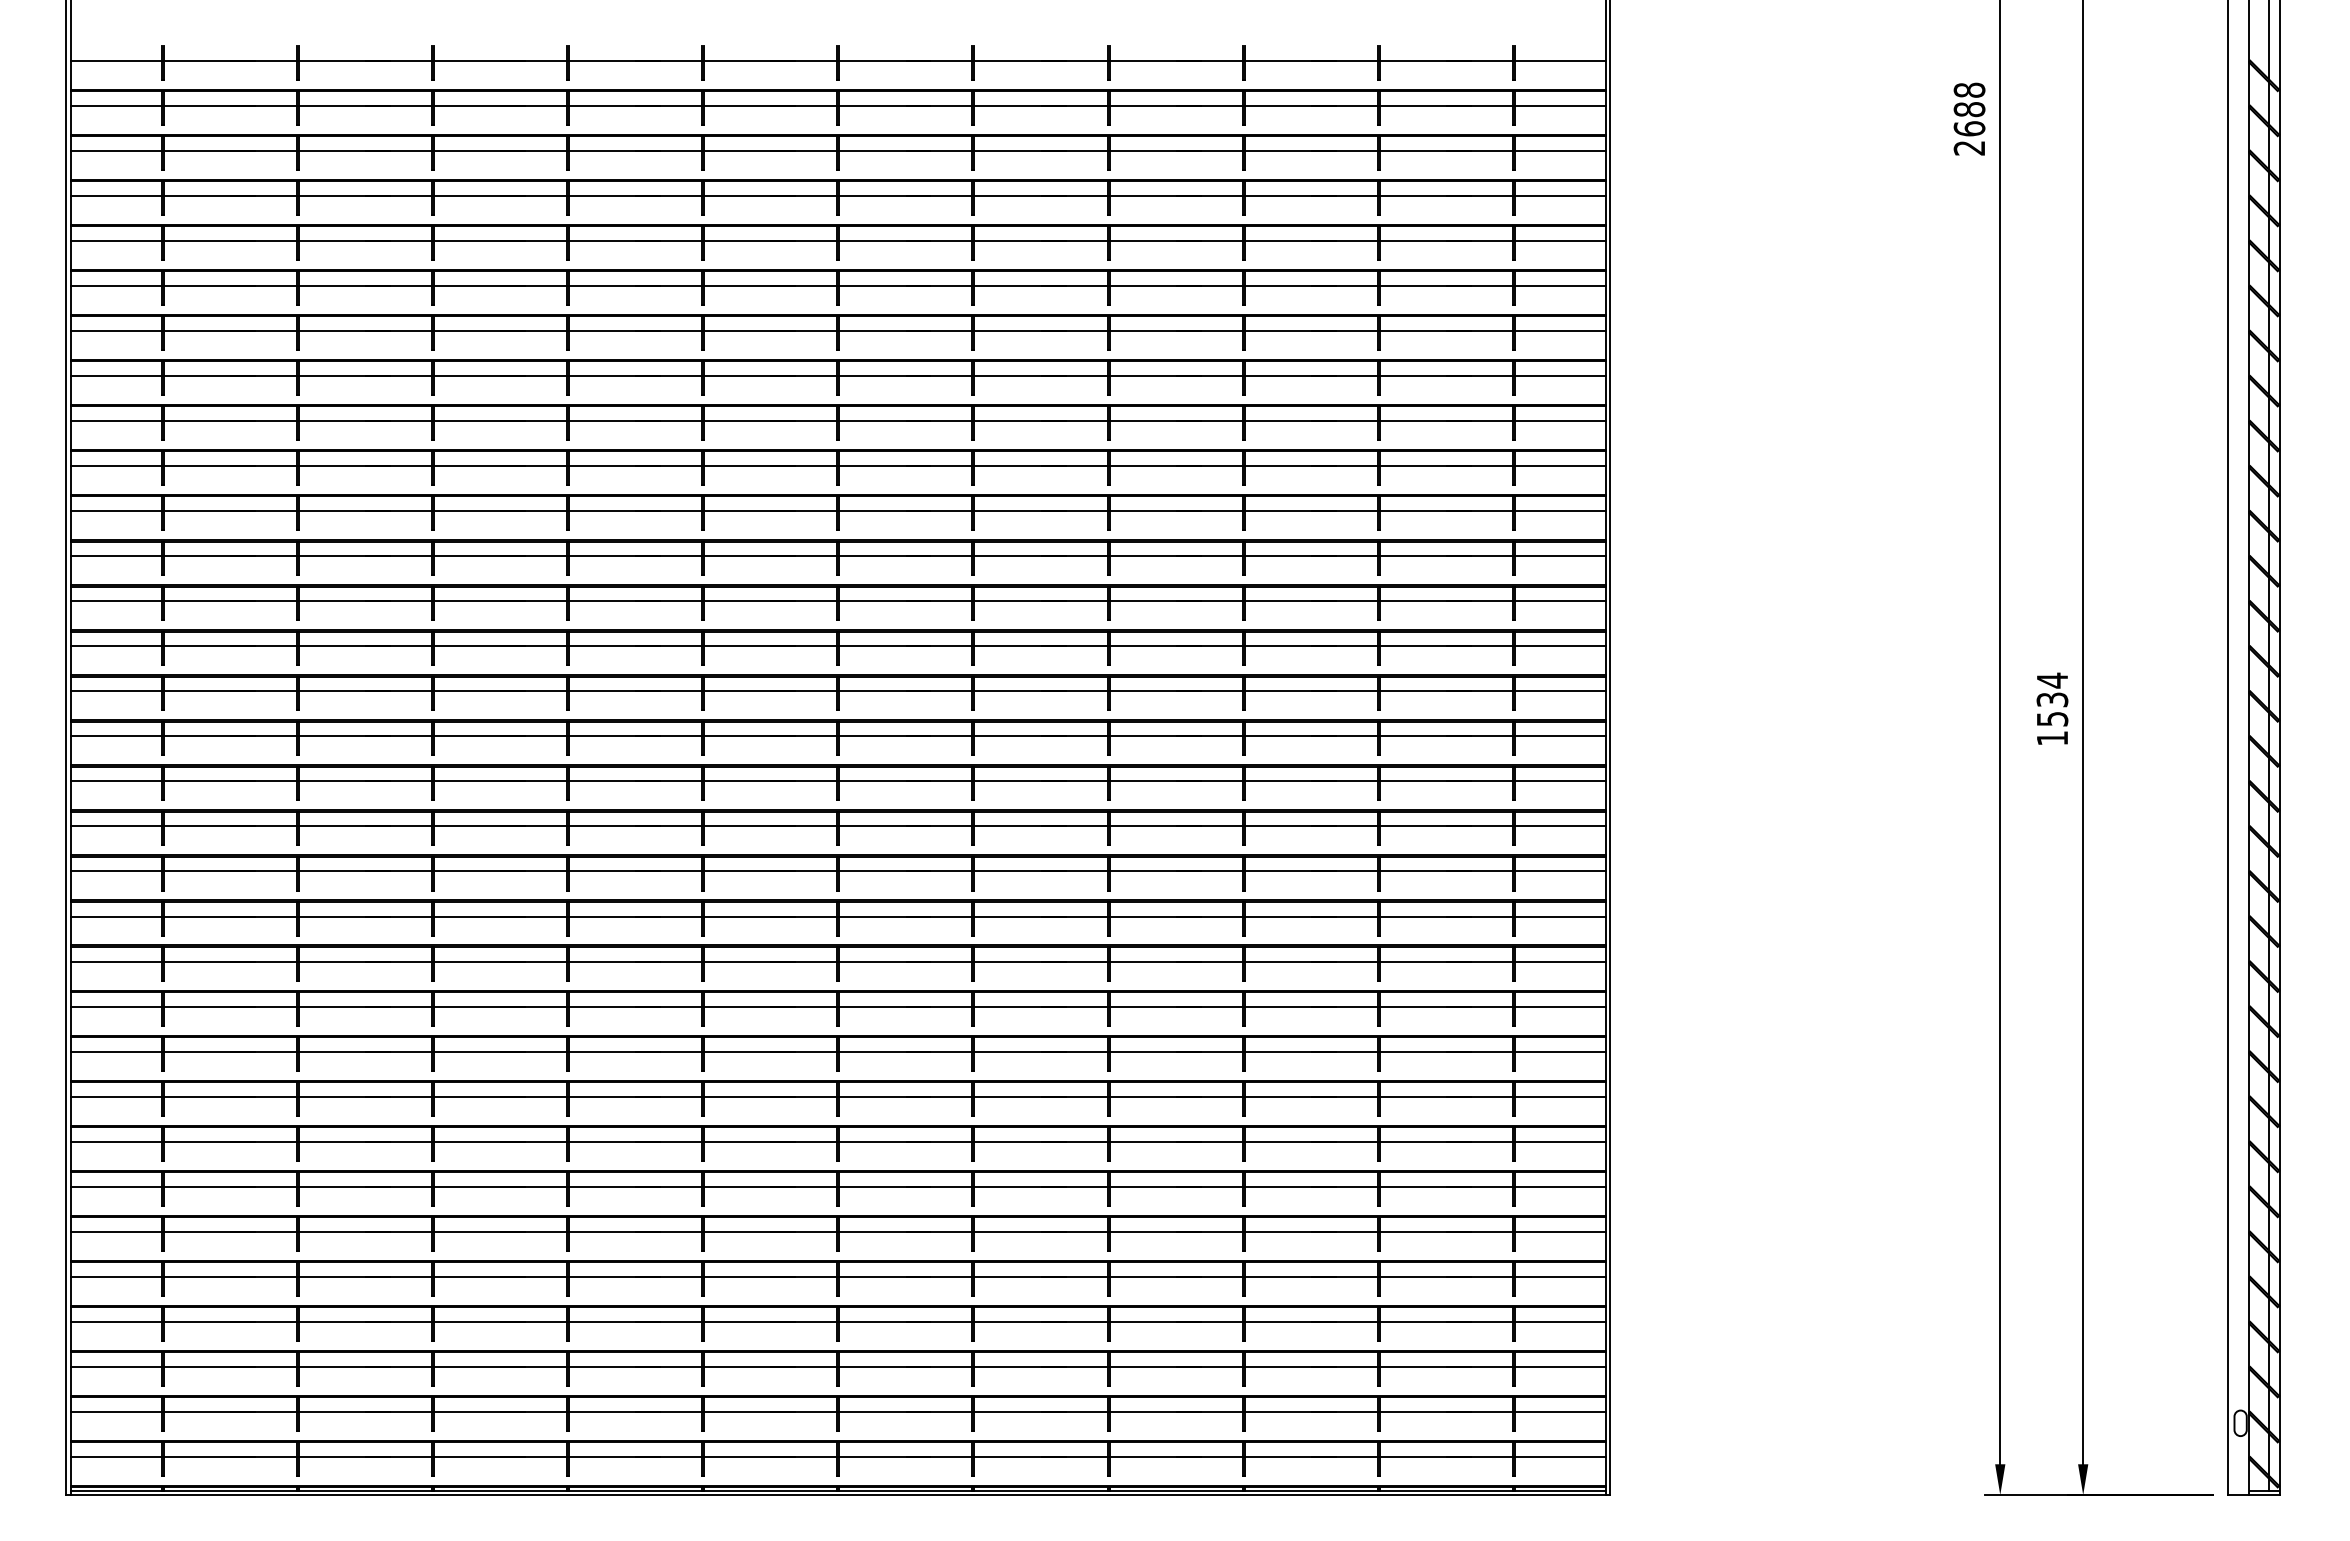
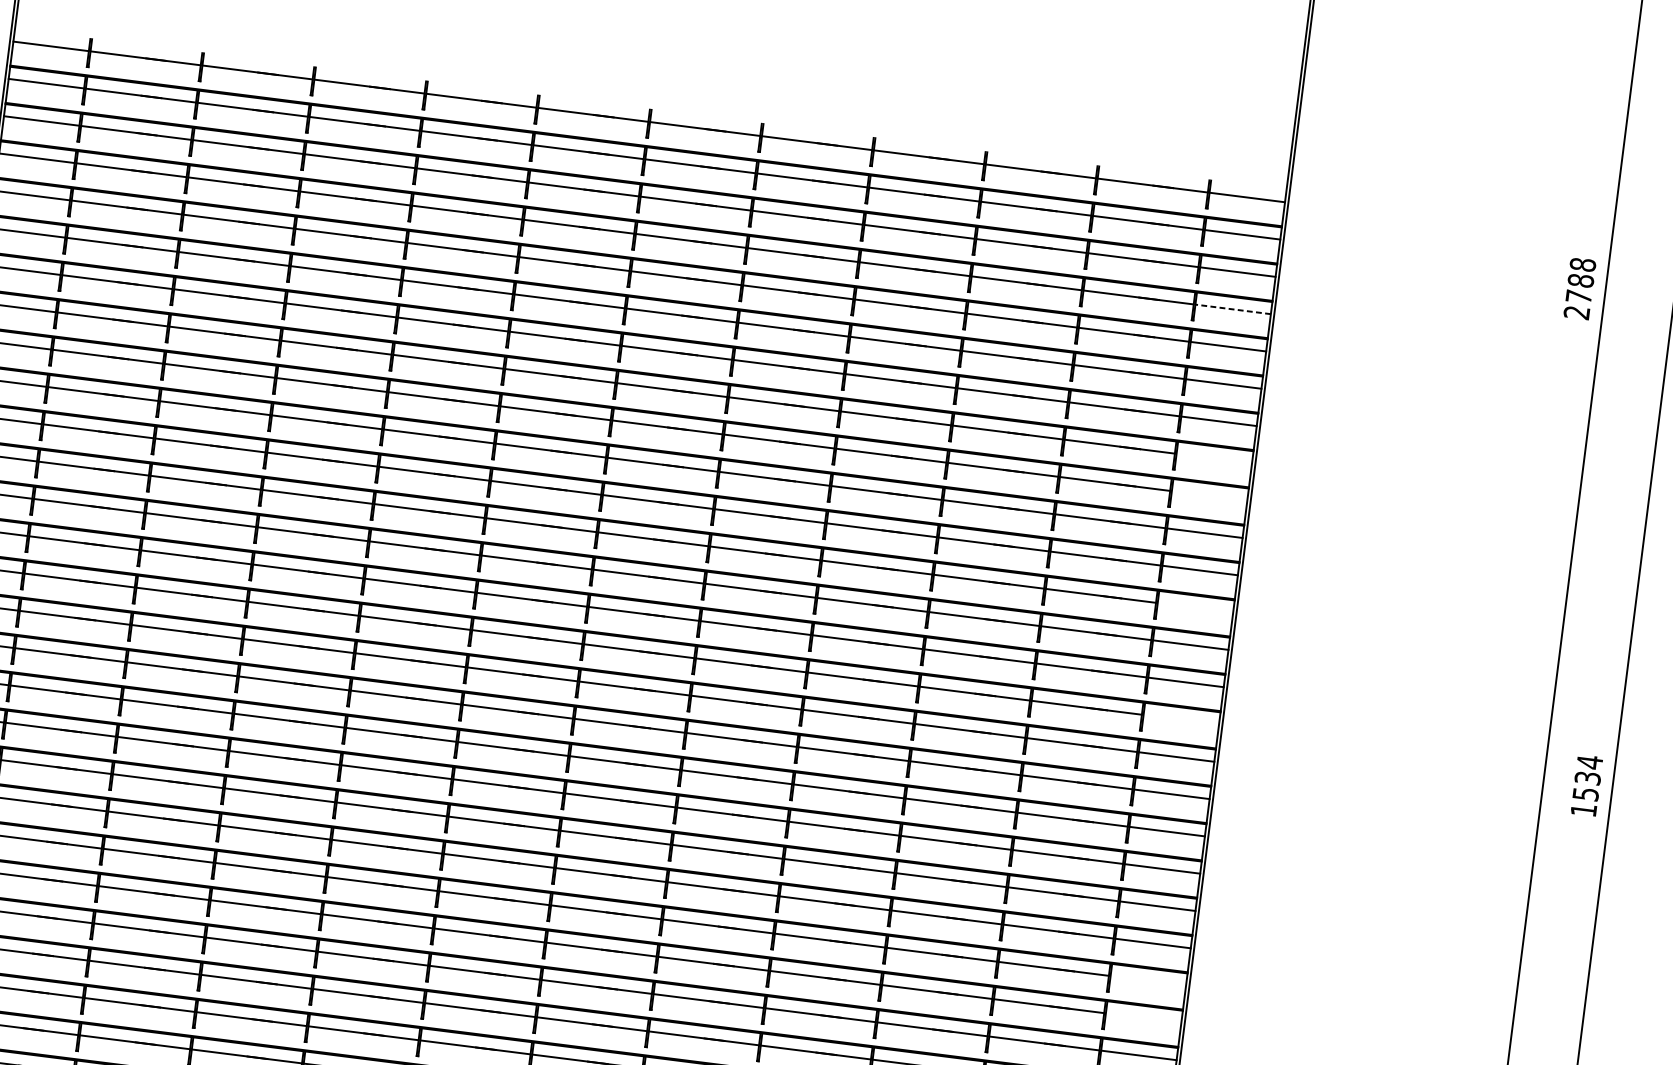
text: (1969, 128) -> (1578, 296), 2688 -> 2788
line: (1560, 195) -> (1233, 309), solid -> dashed
line: (1560, 375) -> (1214, 458), removed
line: (1560, 421) -> (1209, 496), removed
line: (1560, 556) -> (1195, 608), removed
line: (1560, 691) -> (1181, 719), removed
line: (1560, 1006) -> (1148, 980), removed
line: (1560, 1051) -> (1143, 1018), removed

